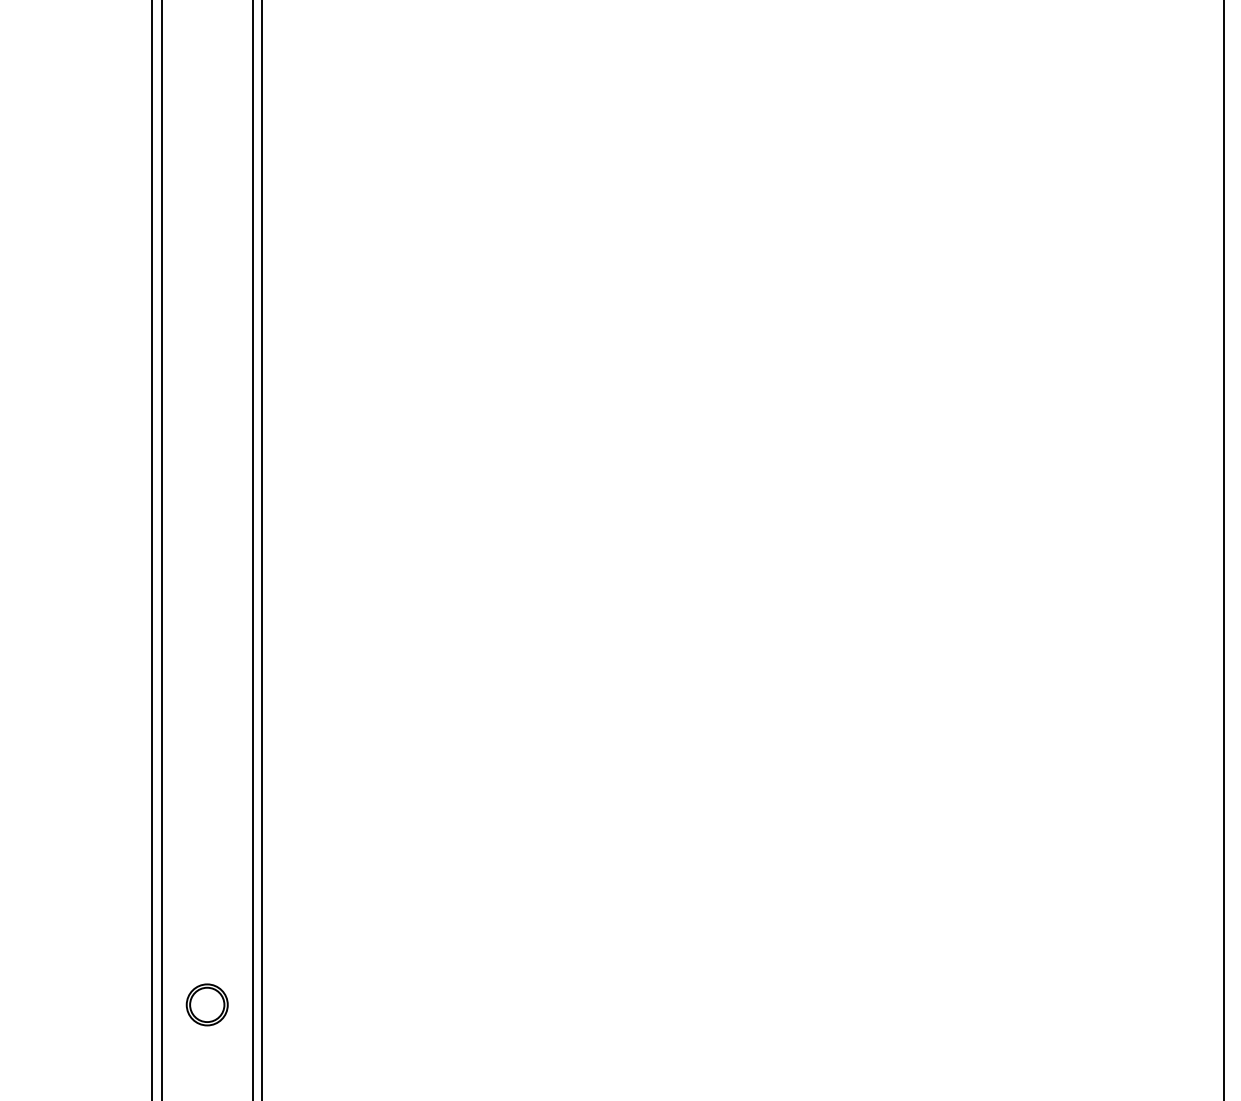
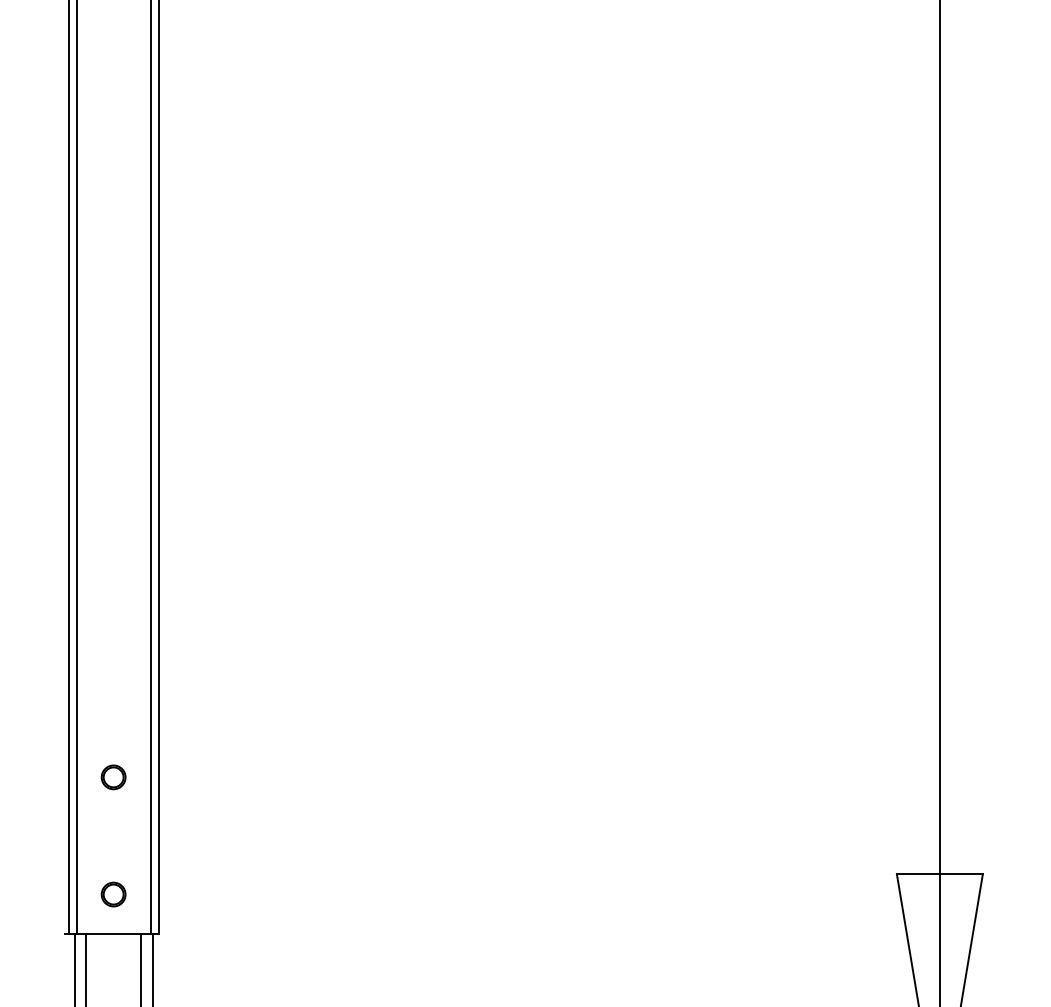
part: (207, 1005) -> (113, 777), size x0.71

